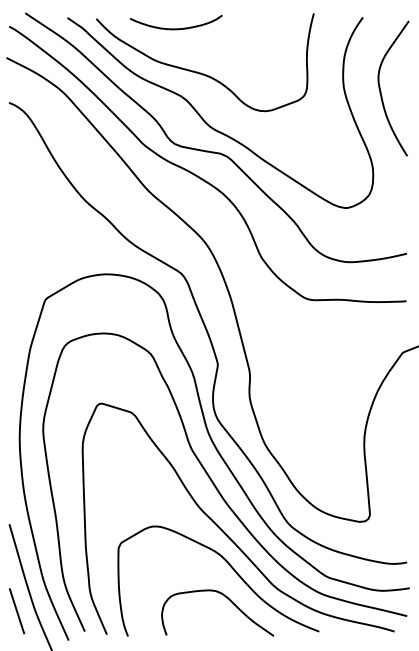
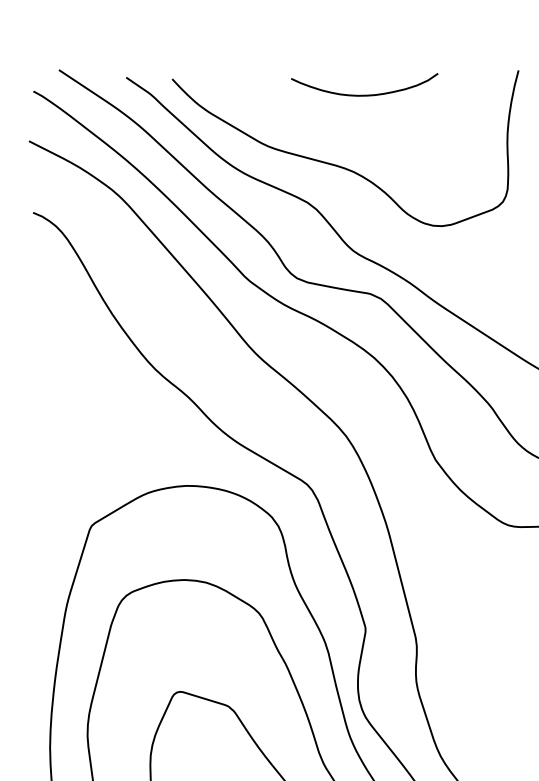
curve: (176, 28) -> (365, 94), moved

